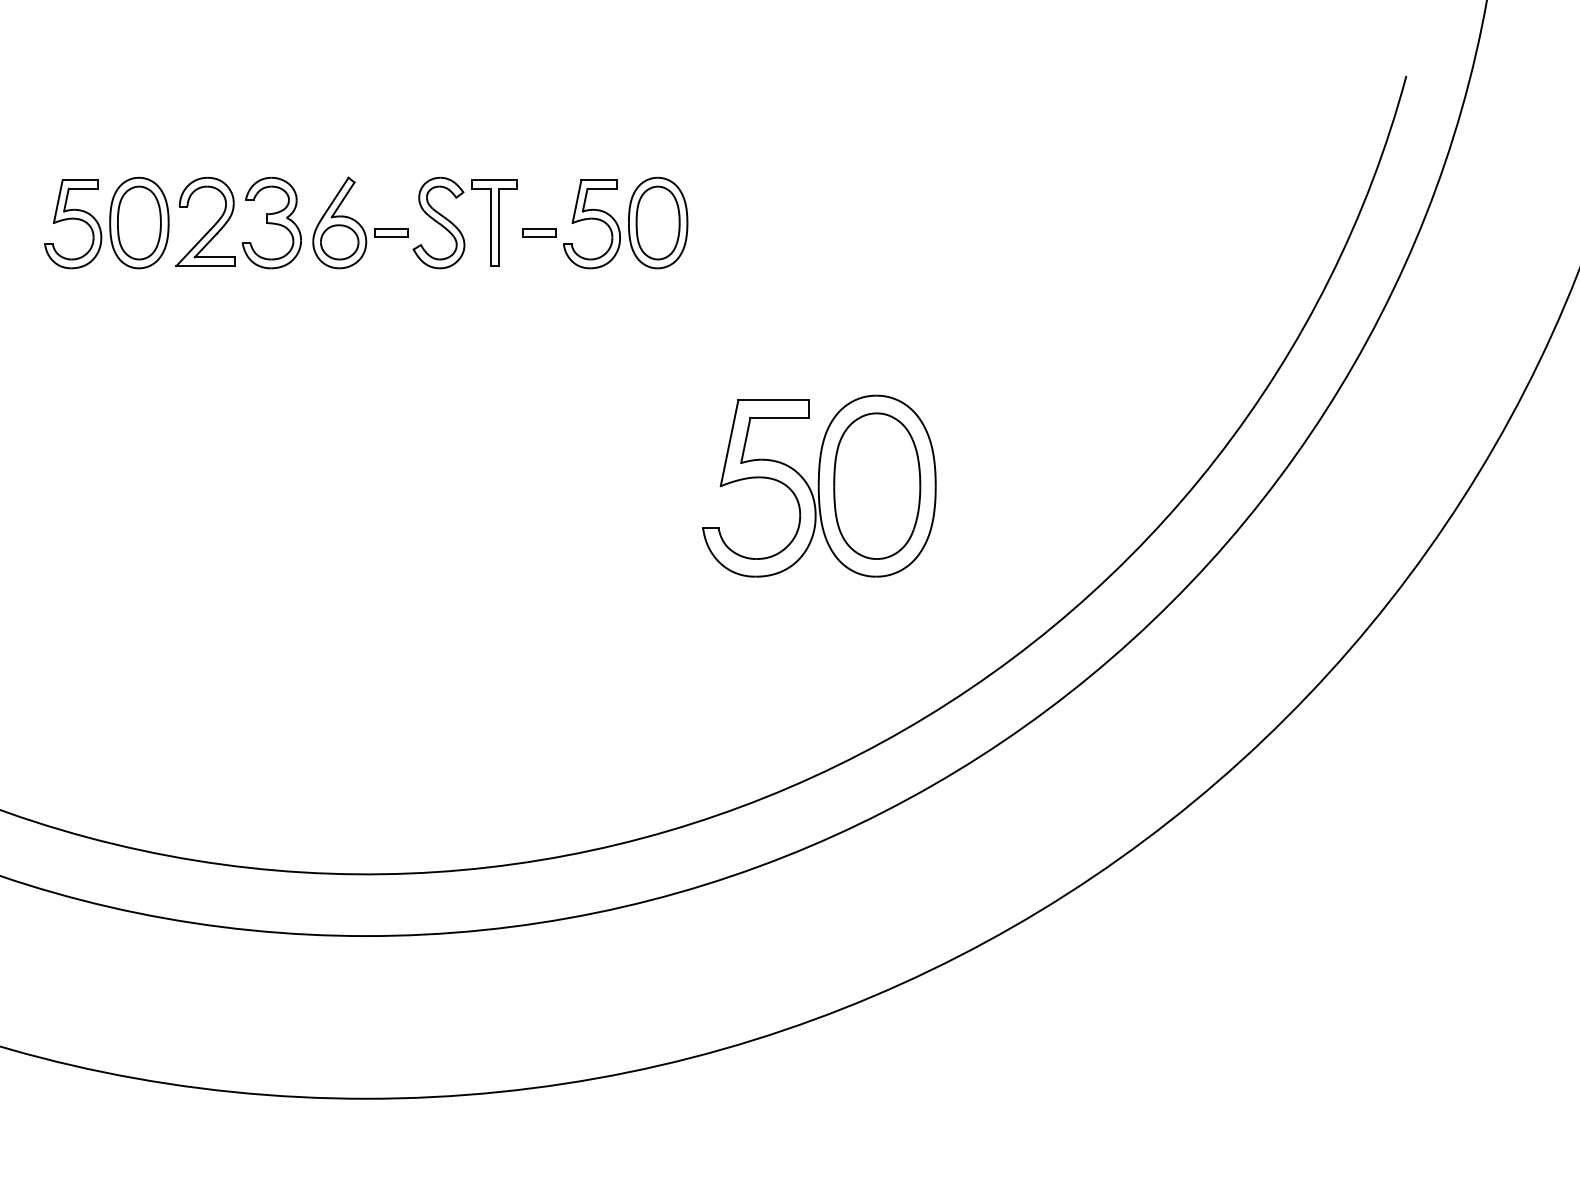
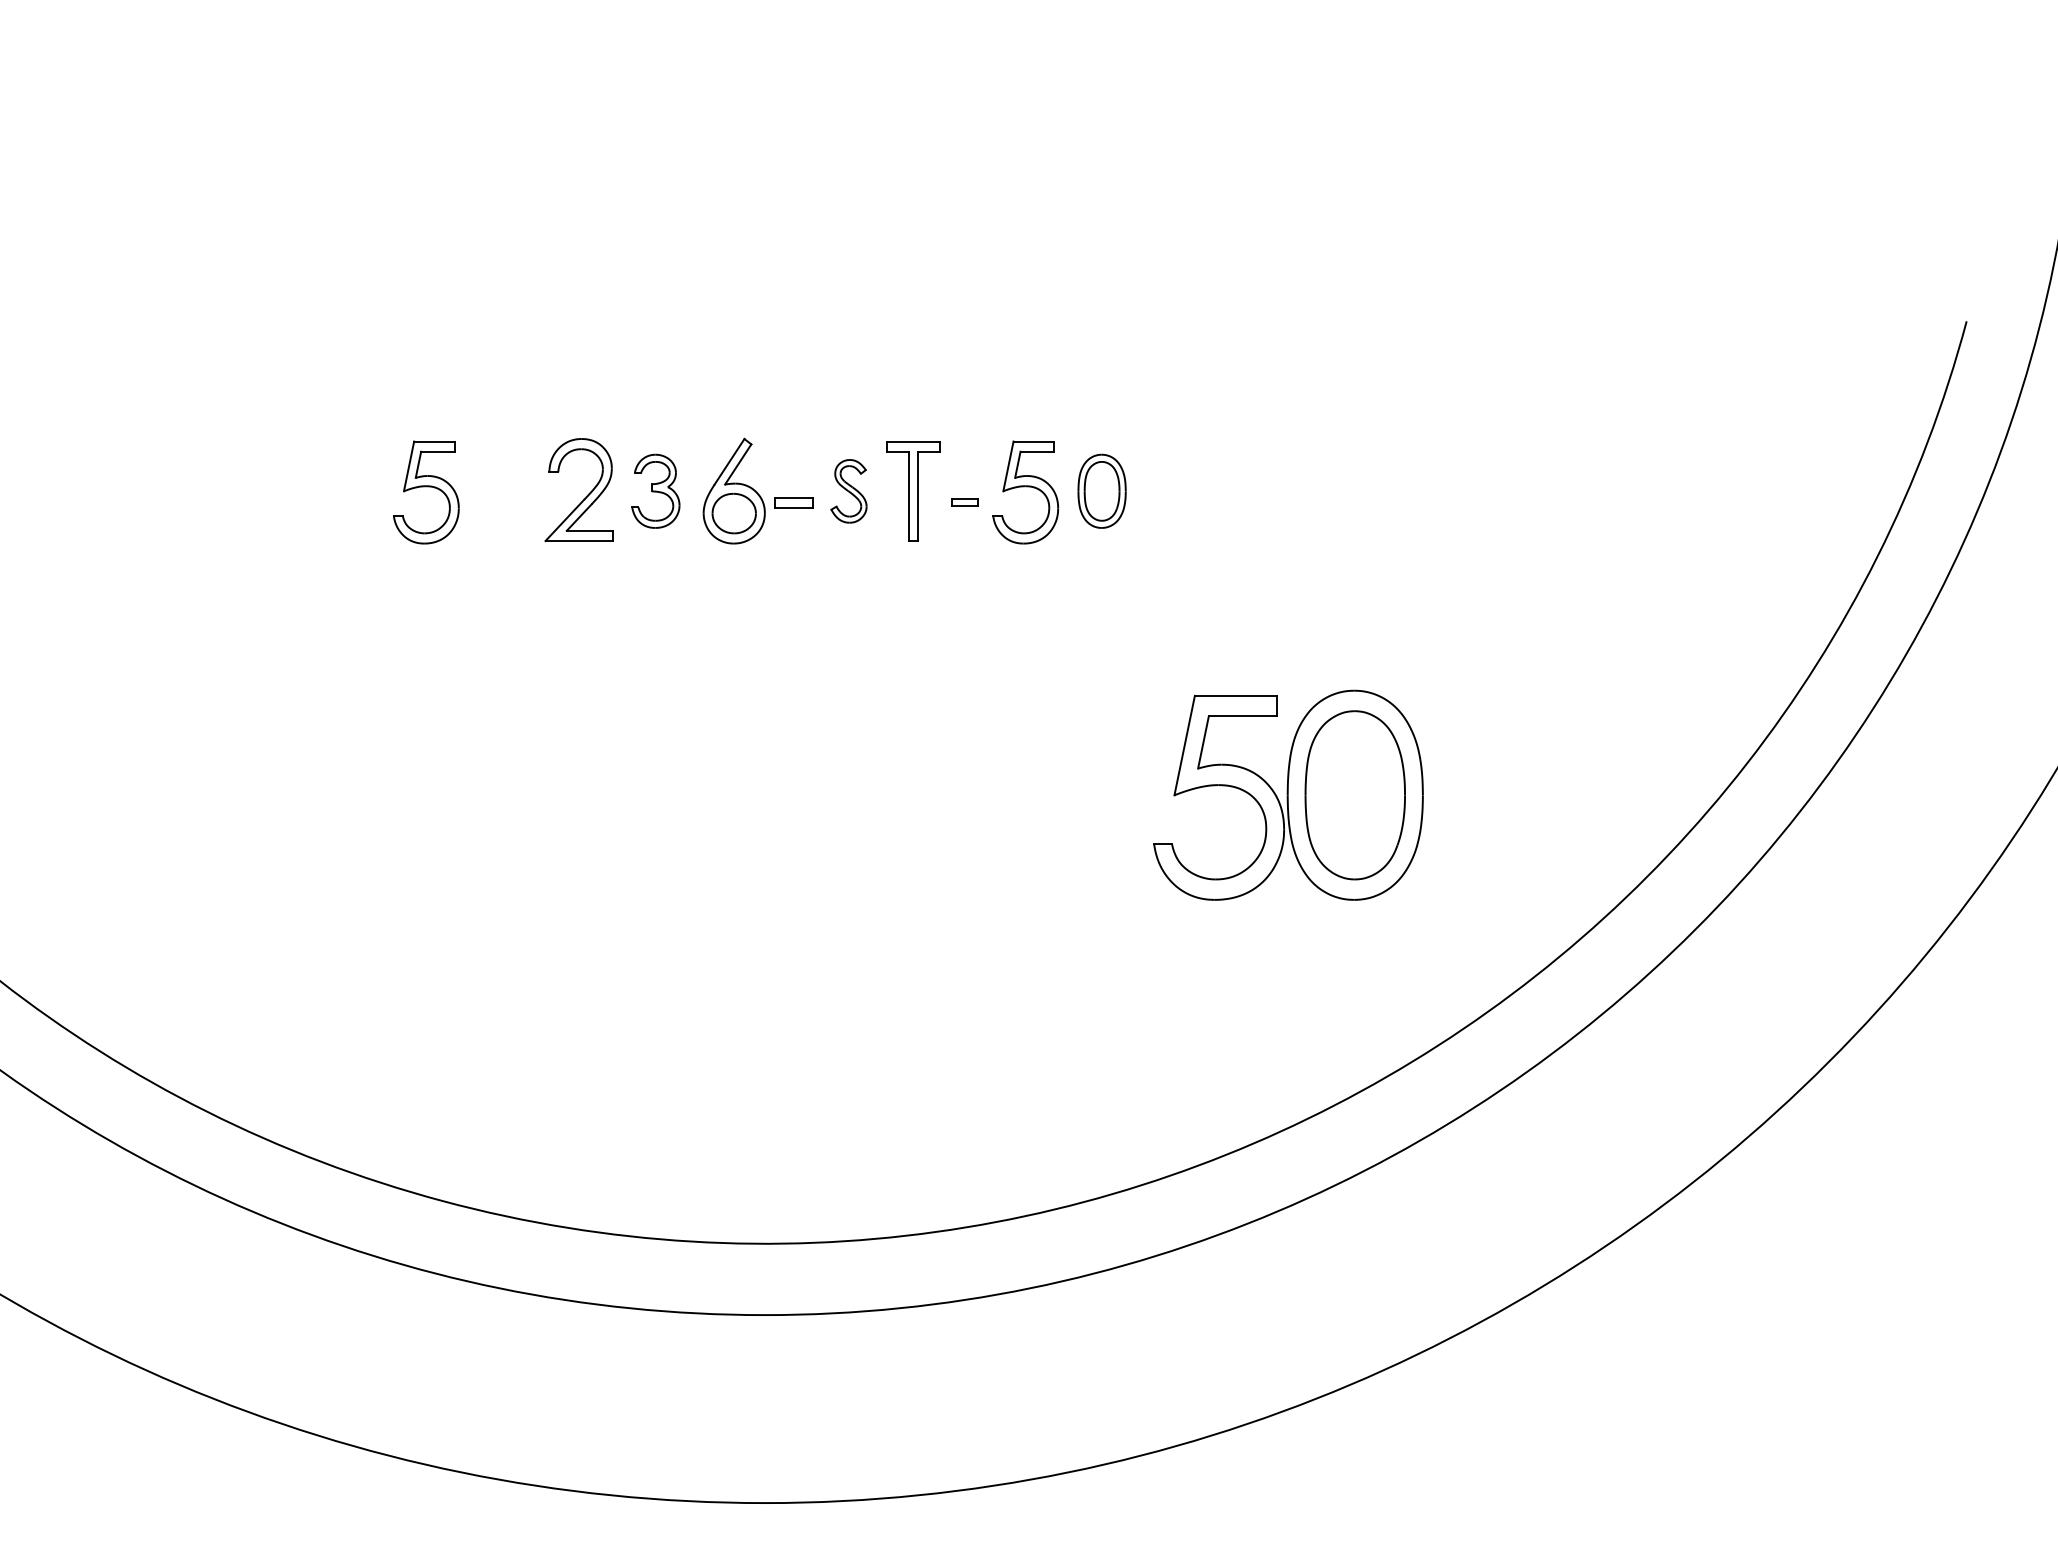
part: (139, 223) -> (502, 491), removed
part: (271, 223) -> (655, 491), size x0.7
part: (438, 223) -> (848, 491), size x0.6
part: (657, 223) -> (1101, 491), size x0.7
part: (539, 232) -> (964, 502), size x0.7

